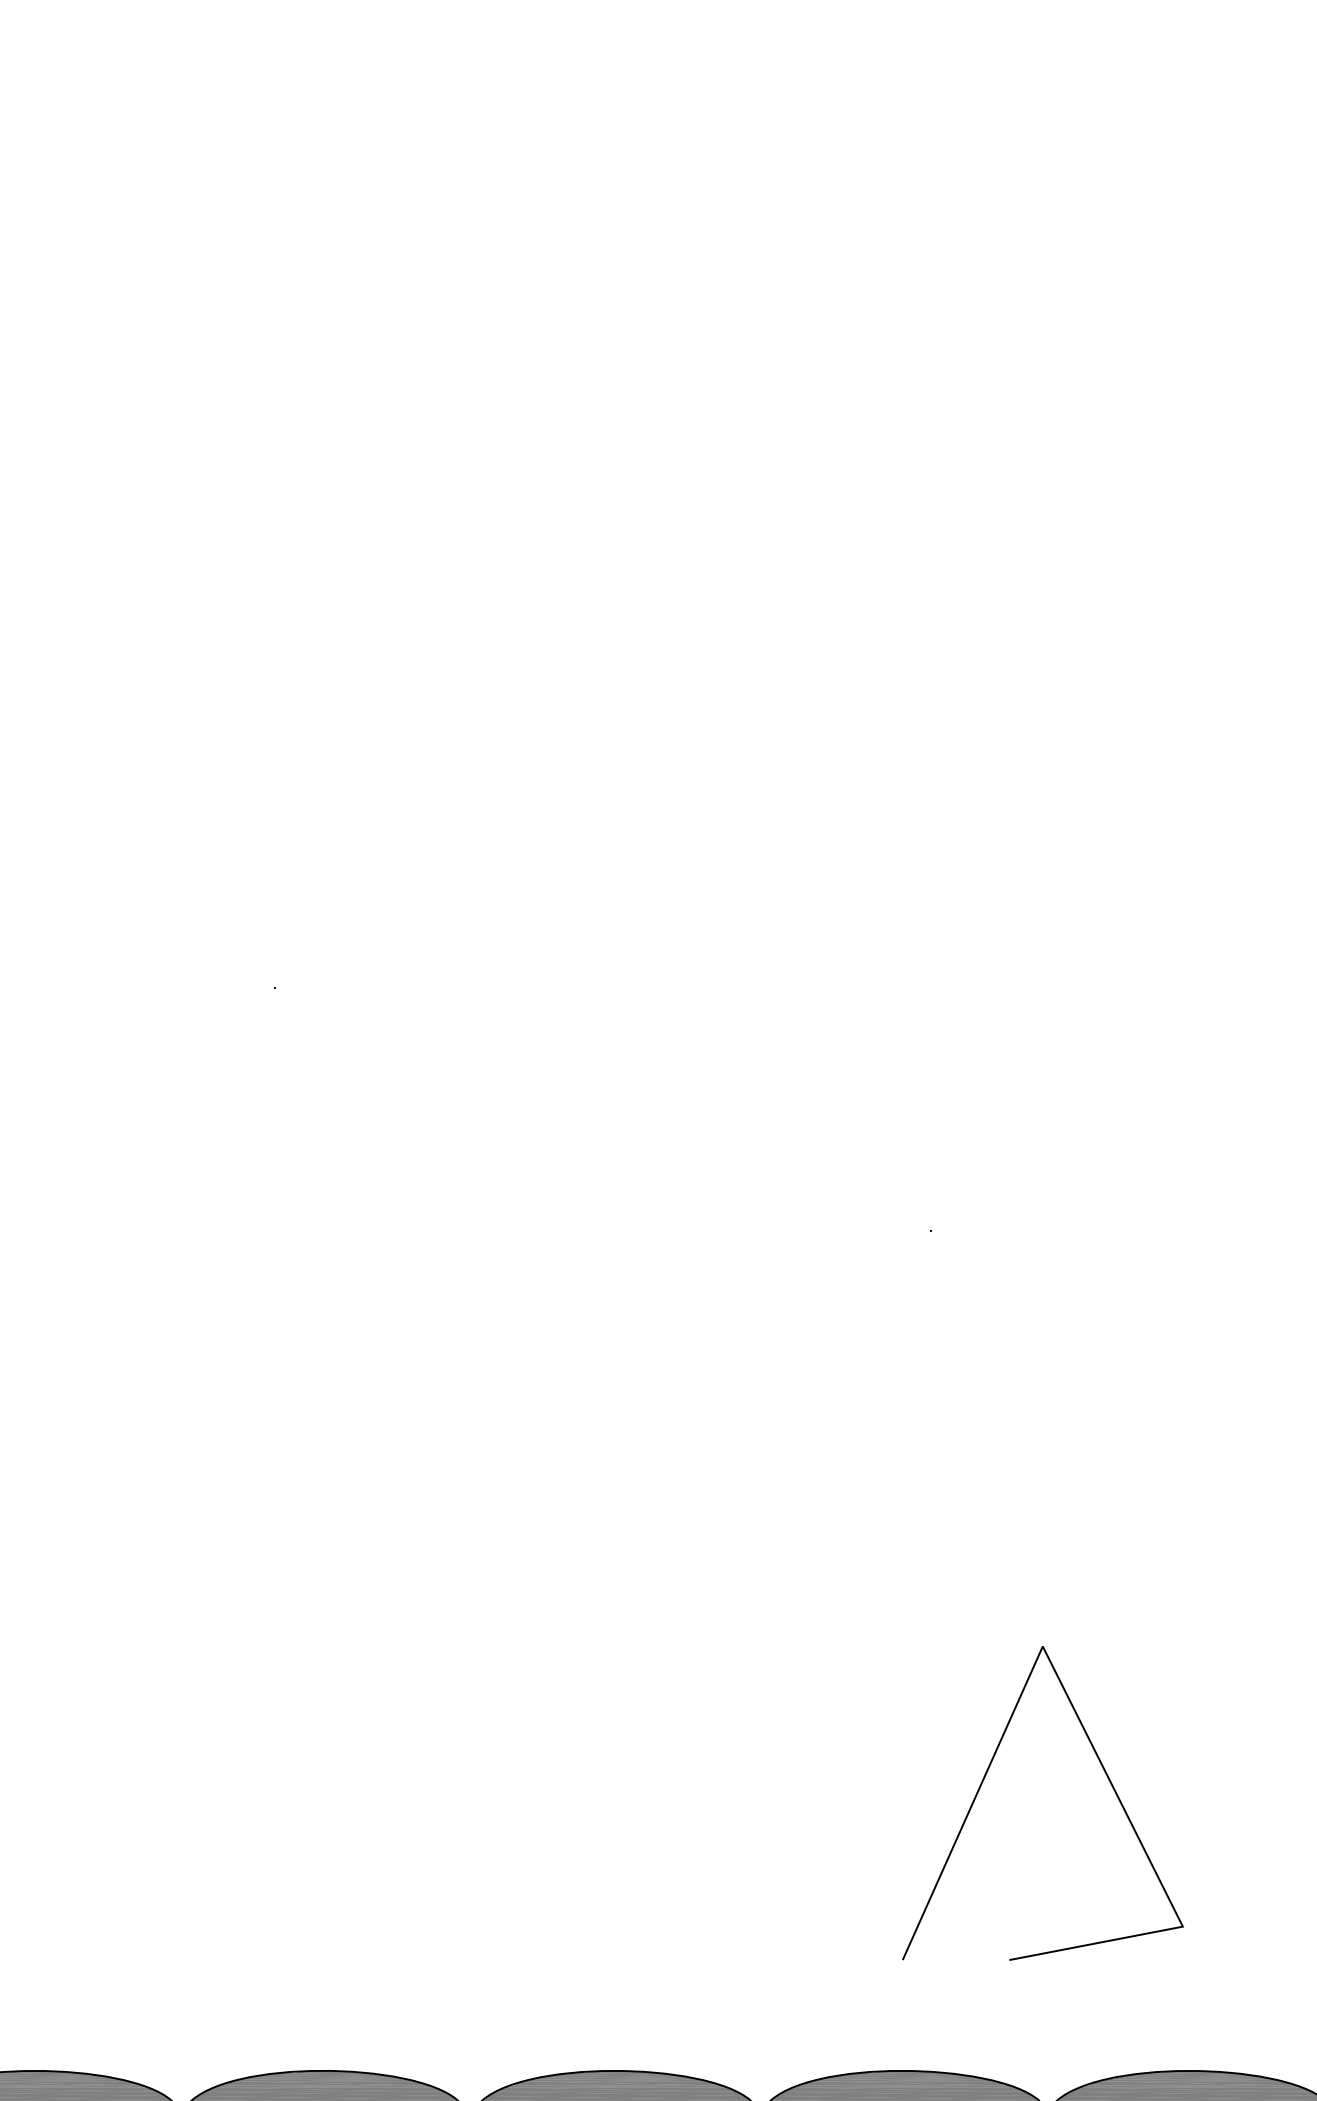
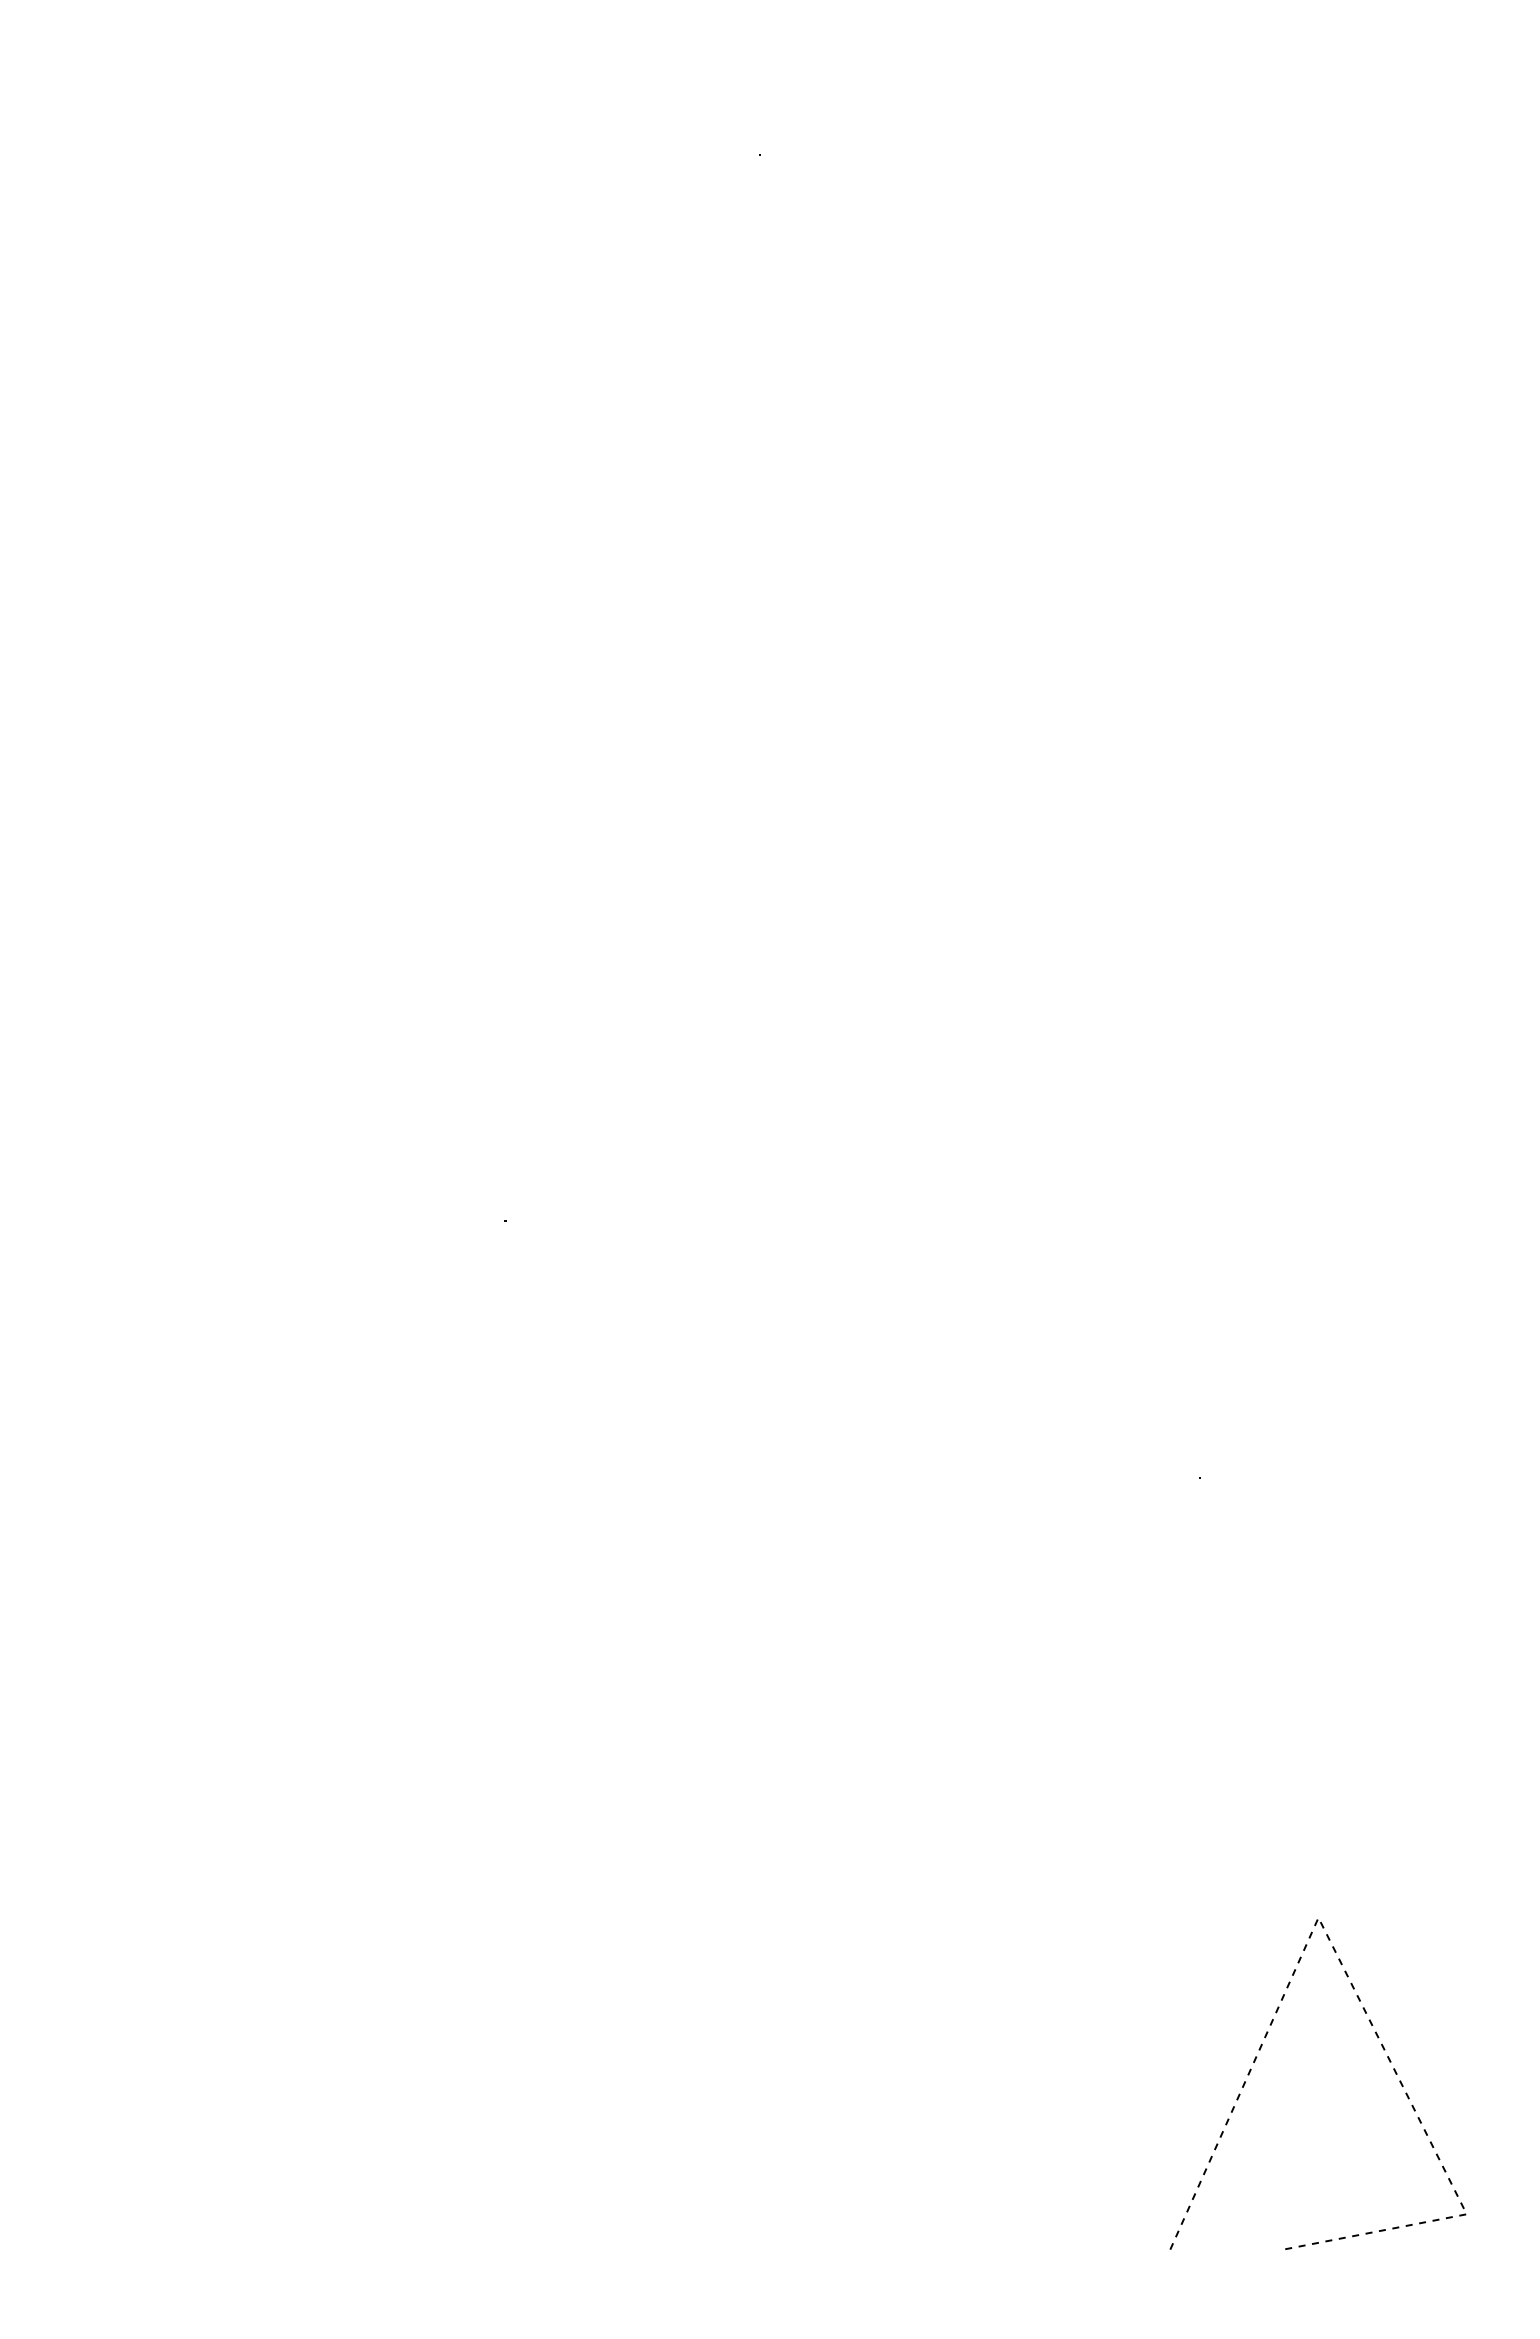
line: (1075, 1712) -> (1353, 1987), solid -> dashed

